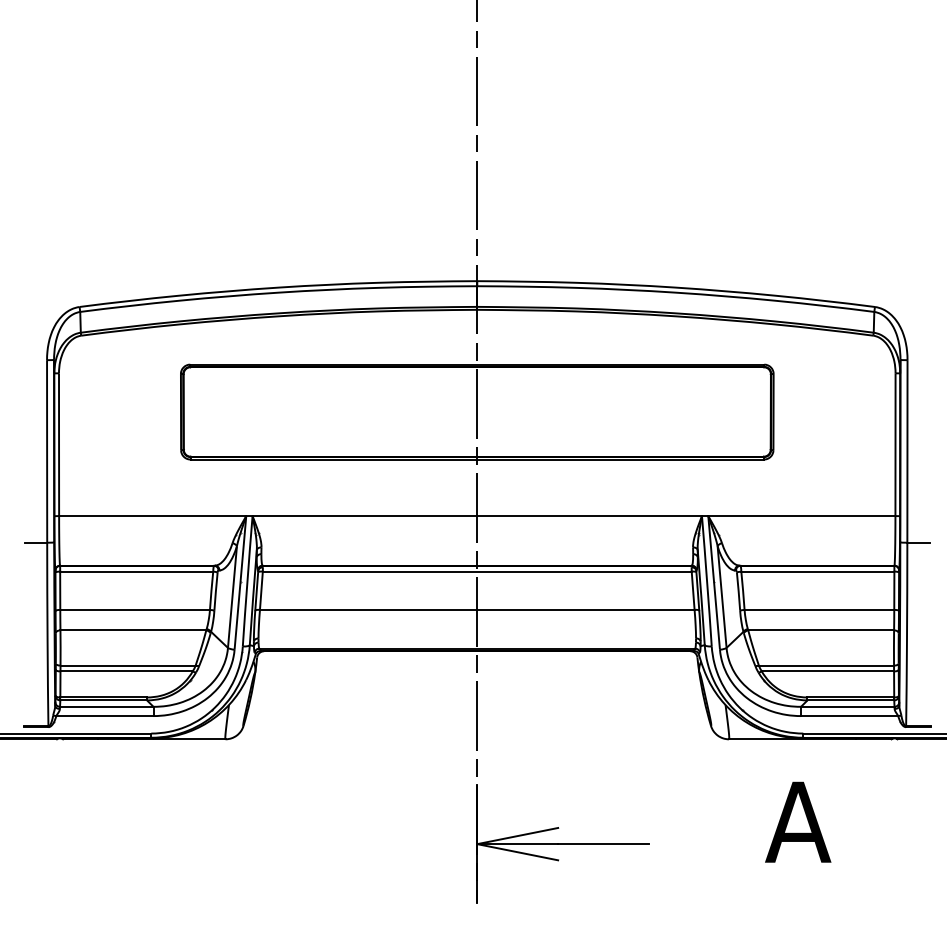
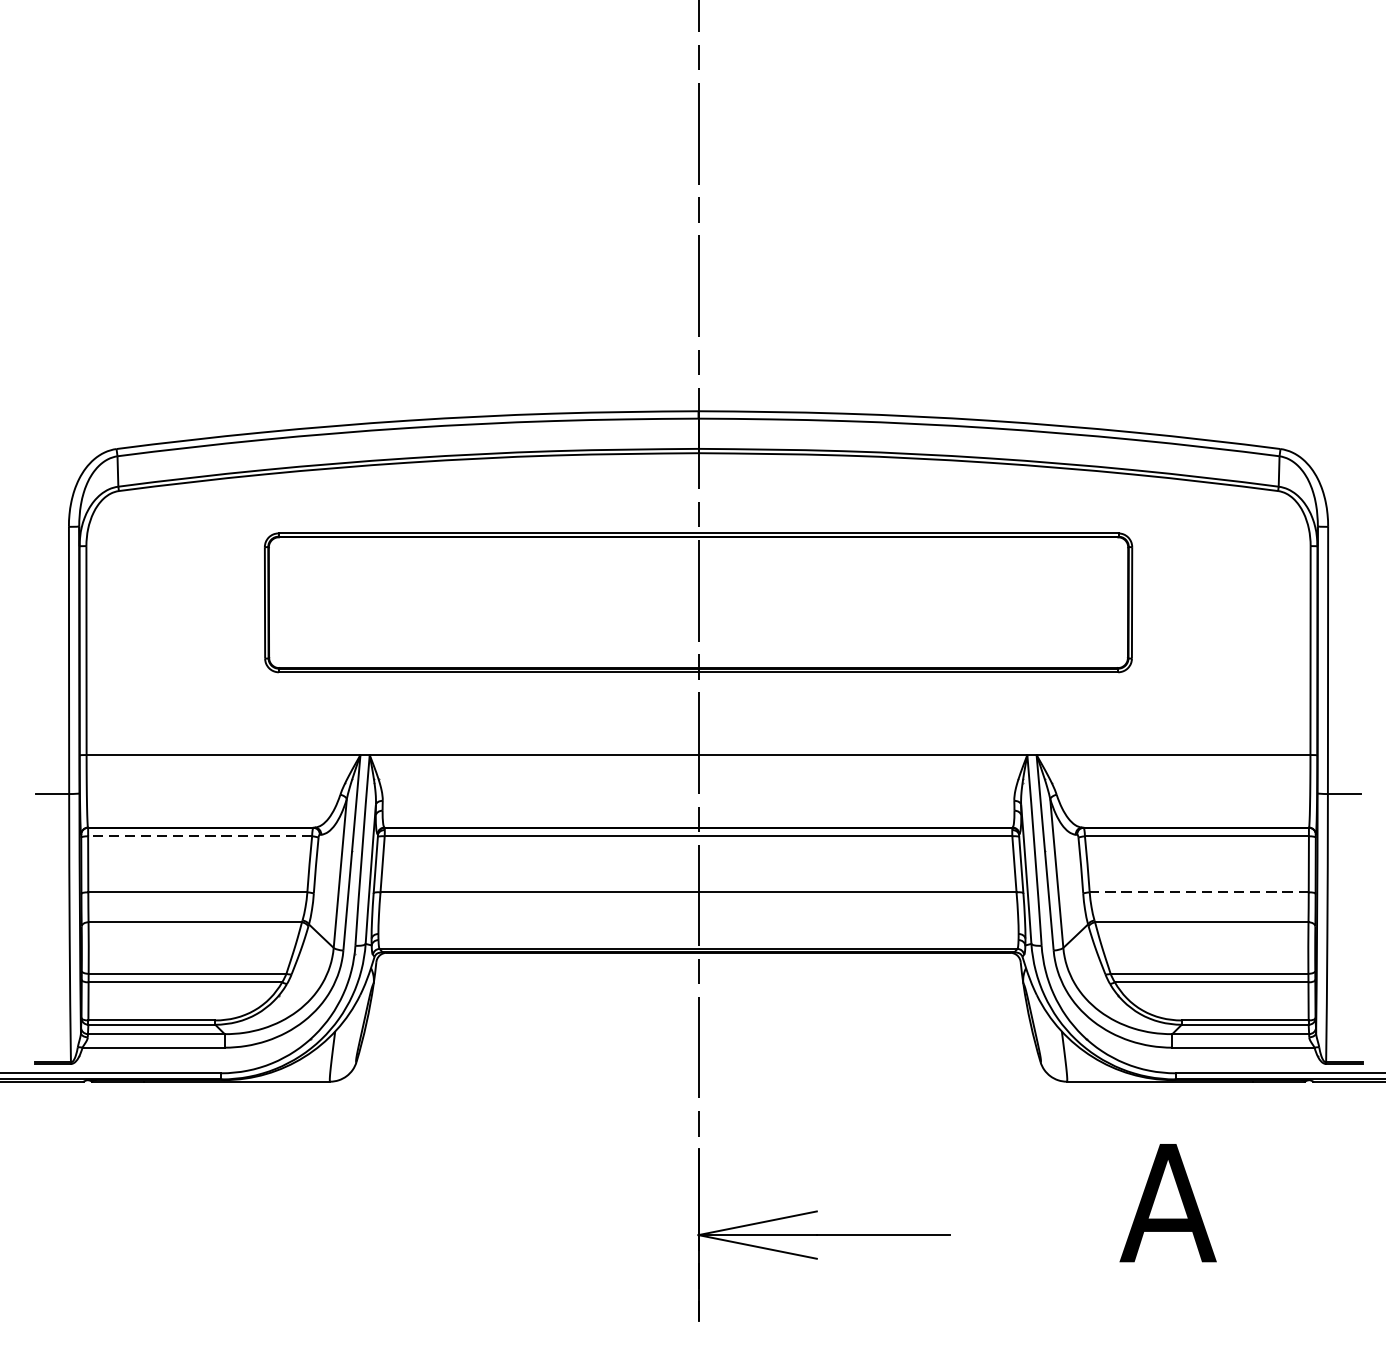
line: (136, 571) -> (199, 836), solid -> dashed
line: (819, 609) -> (1199, 891), solid -> dashed

